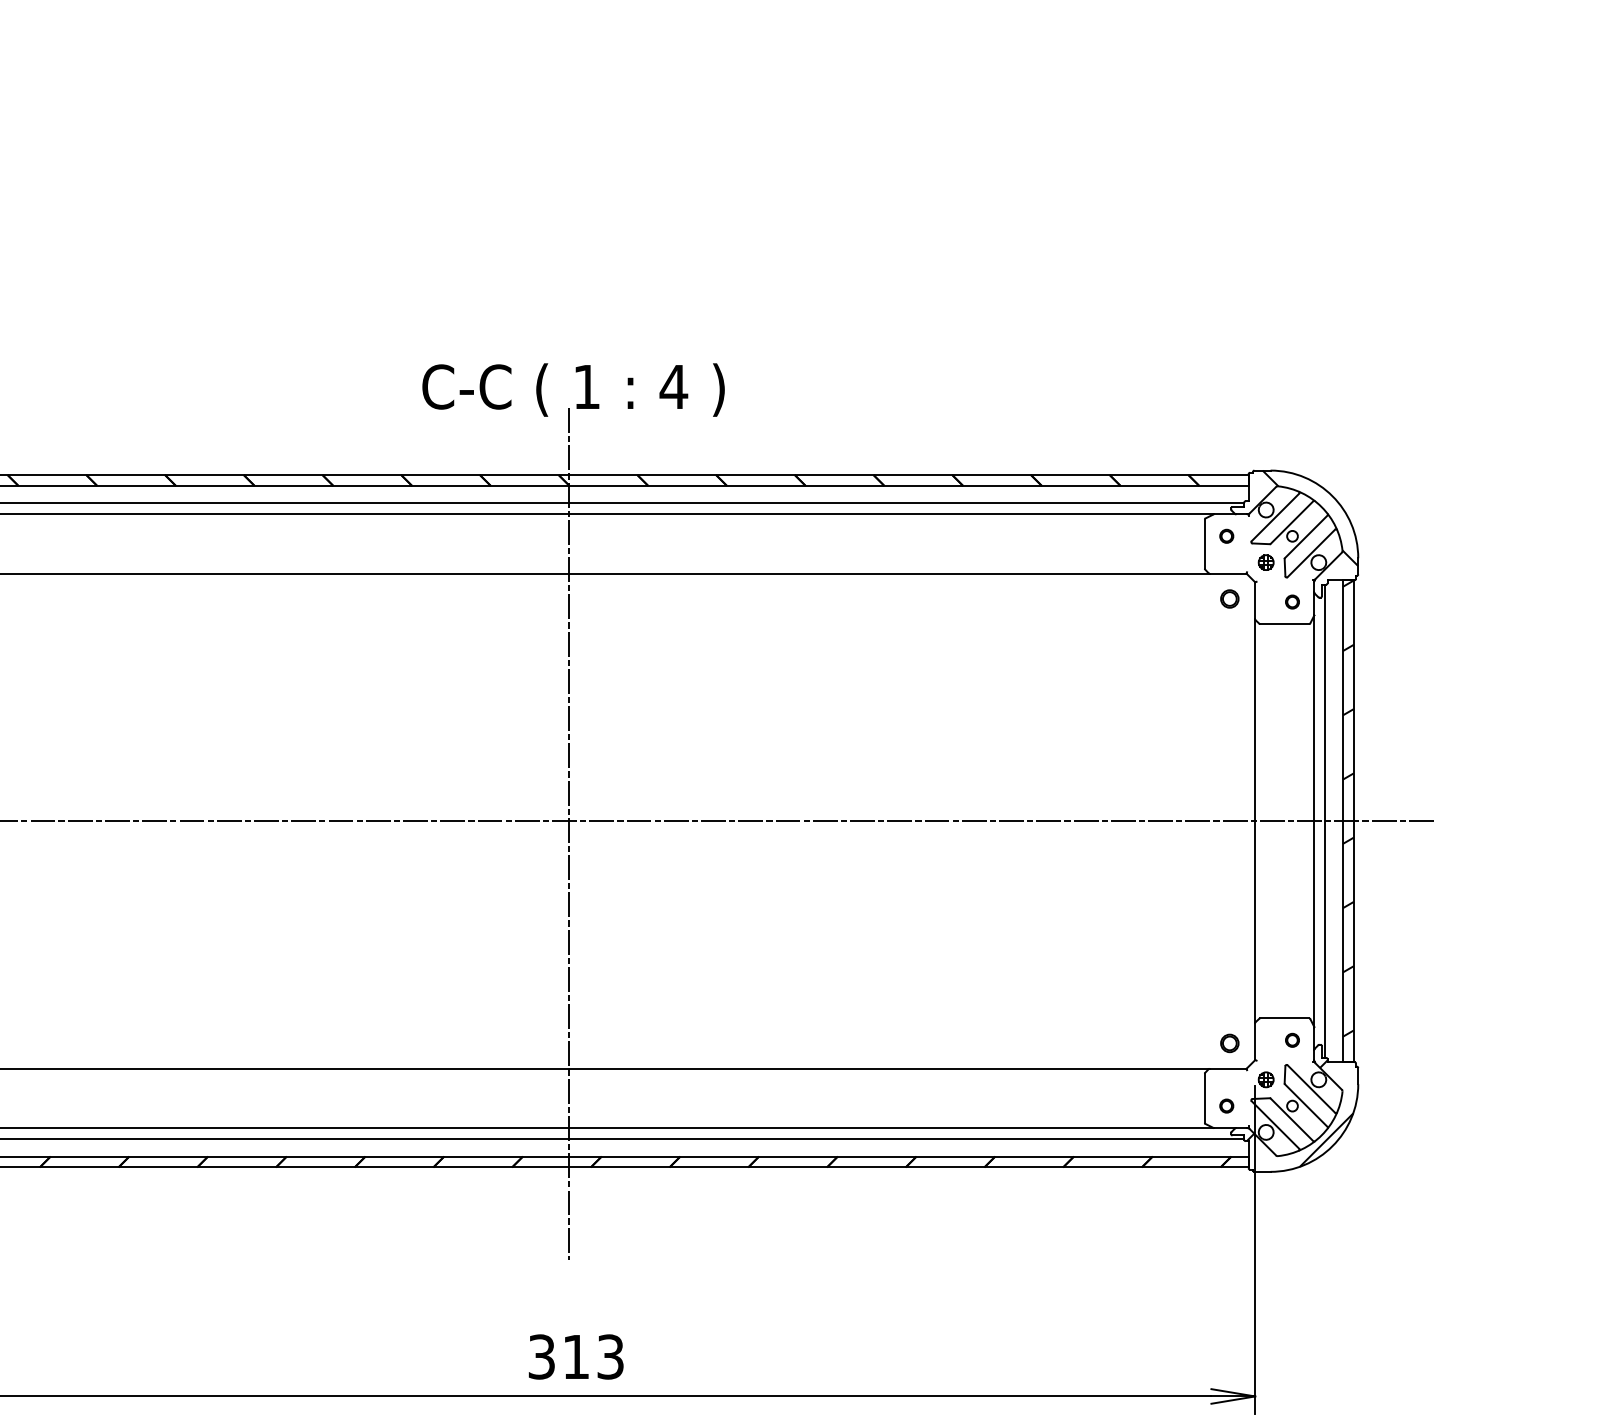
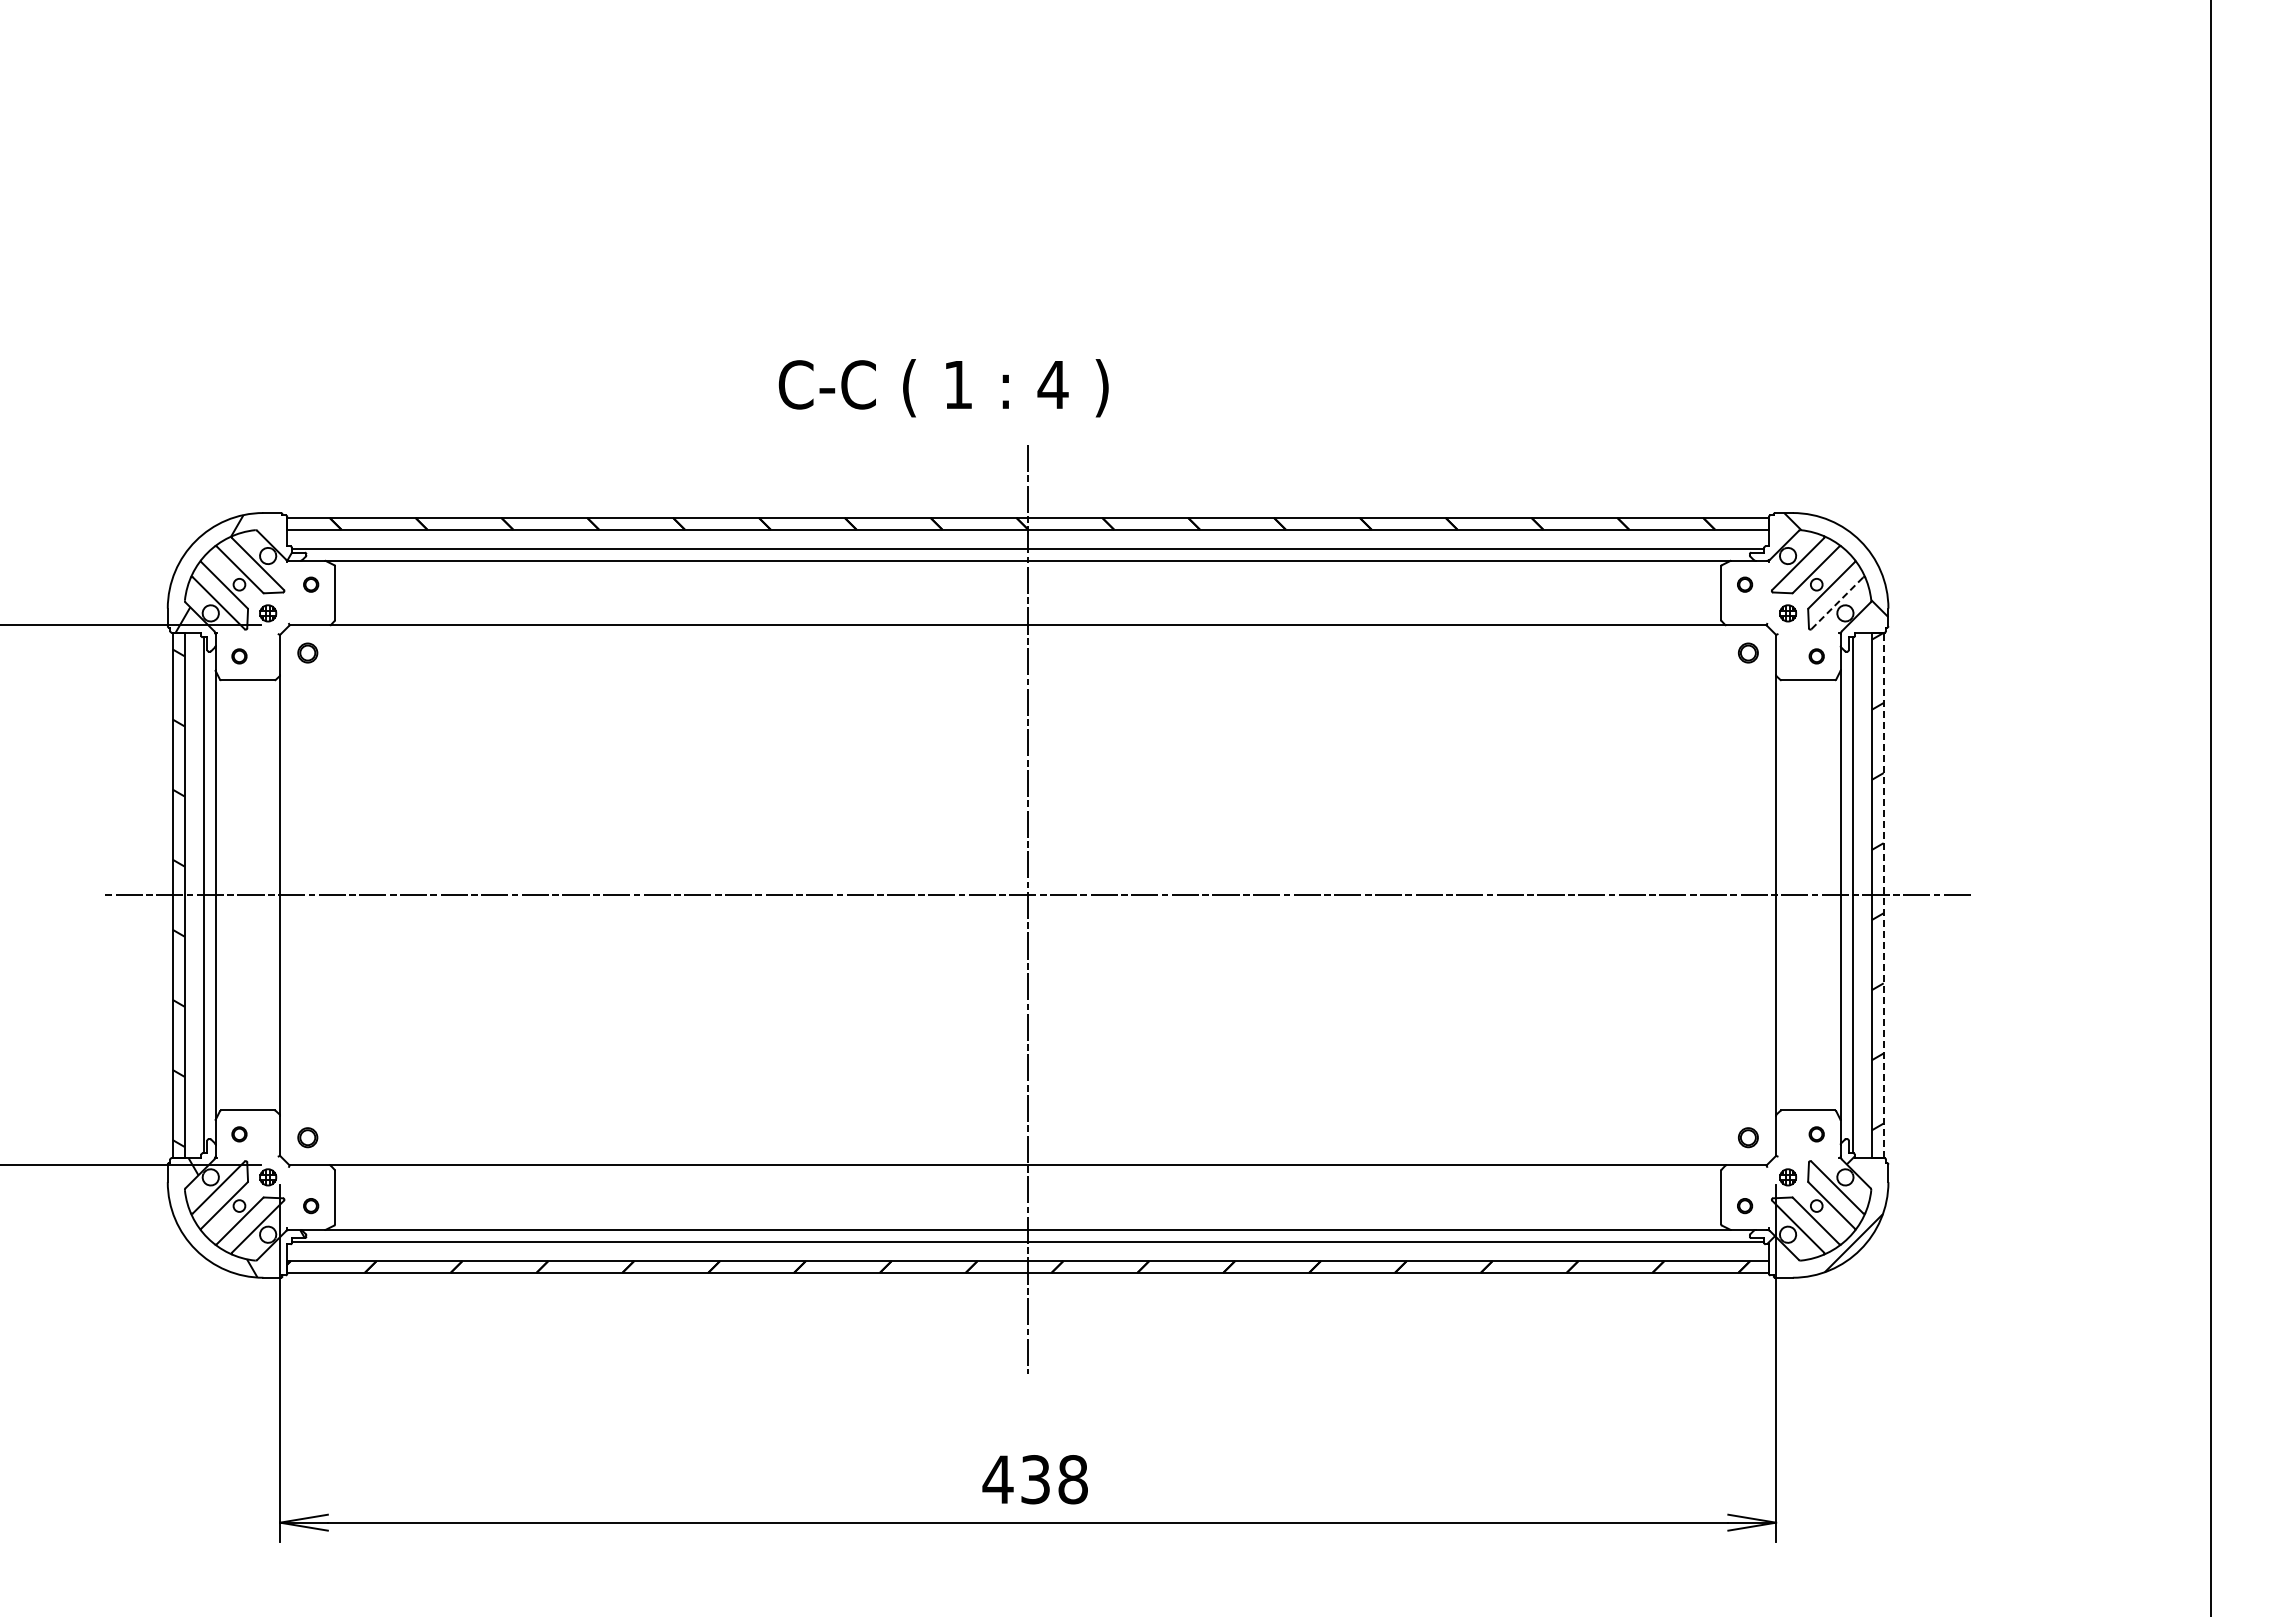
text: (573, 390) -> (943, 388), moved
line: (1311, 553) -> (1837, 603), solid -> dashed
line: (1353, 821) -> (1883, 895), solid -> dashed
text: (575, 1356) -> (1034, 1479), 313 -> 438

